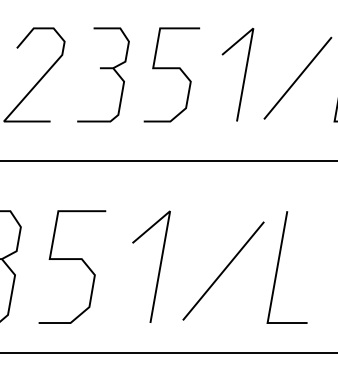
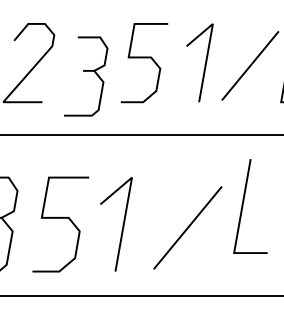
part: (103, 74) -> (86, 76), moved
line: (159, 266) -> (123, 224), moved
line: (278, 267) -> (243, 206), moved

